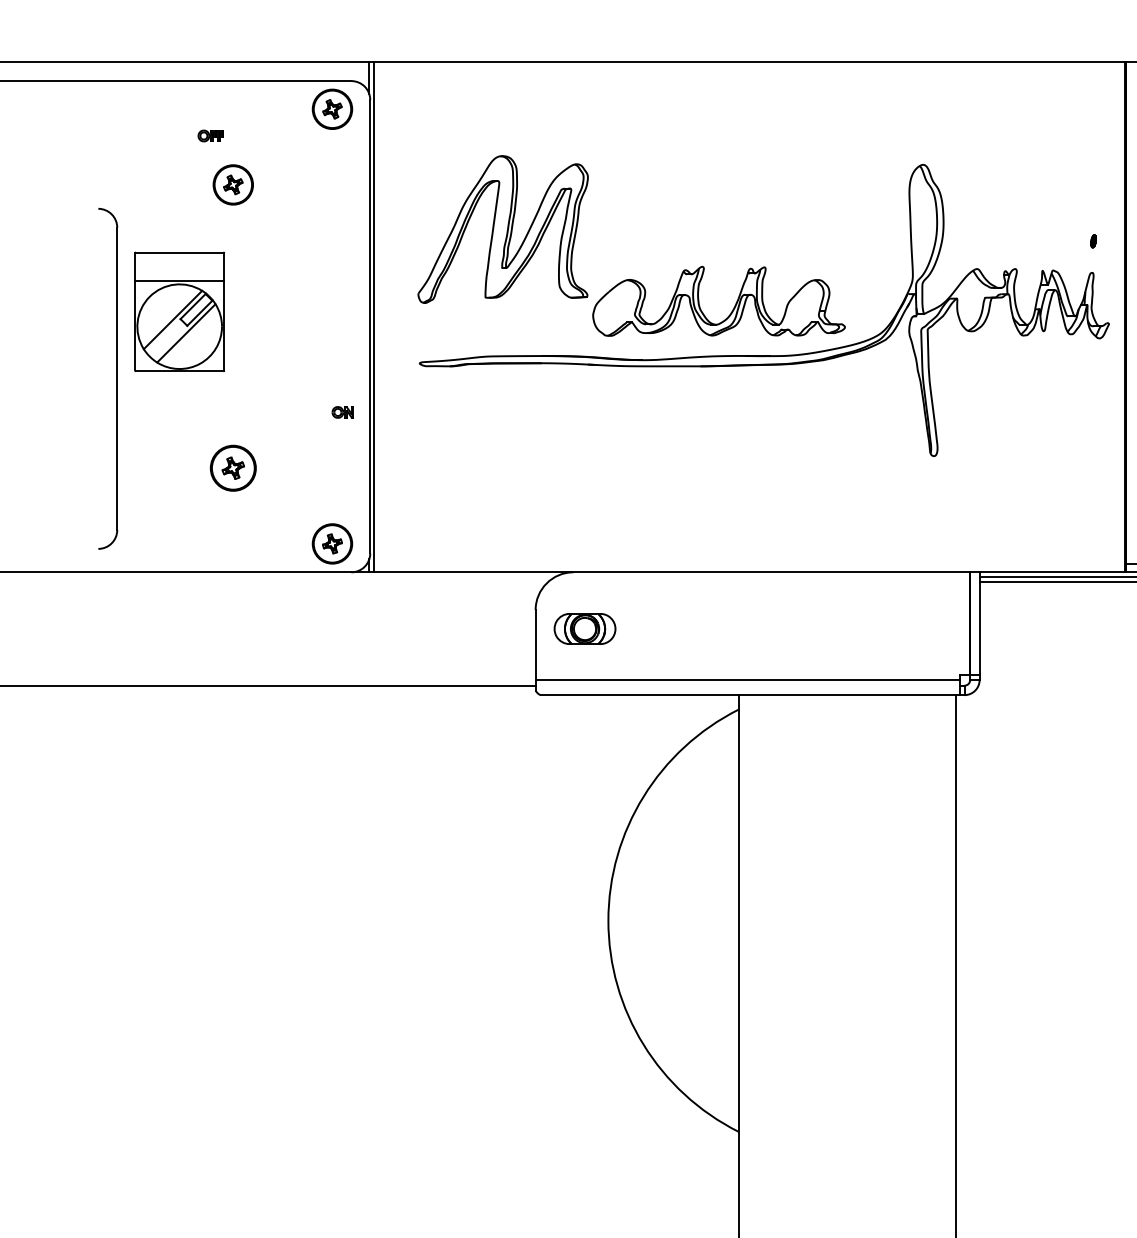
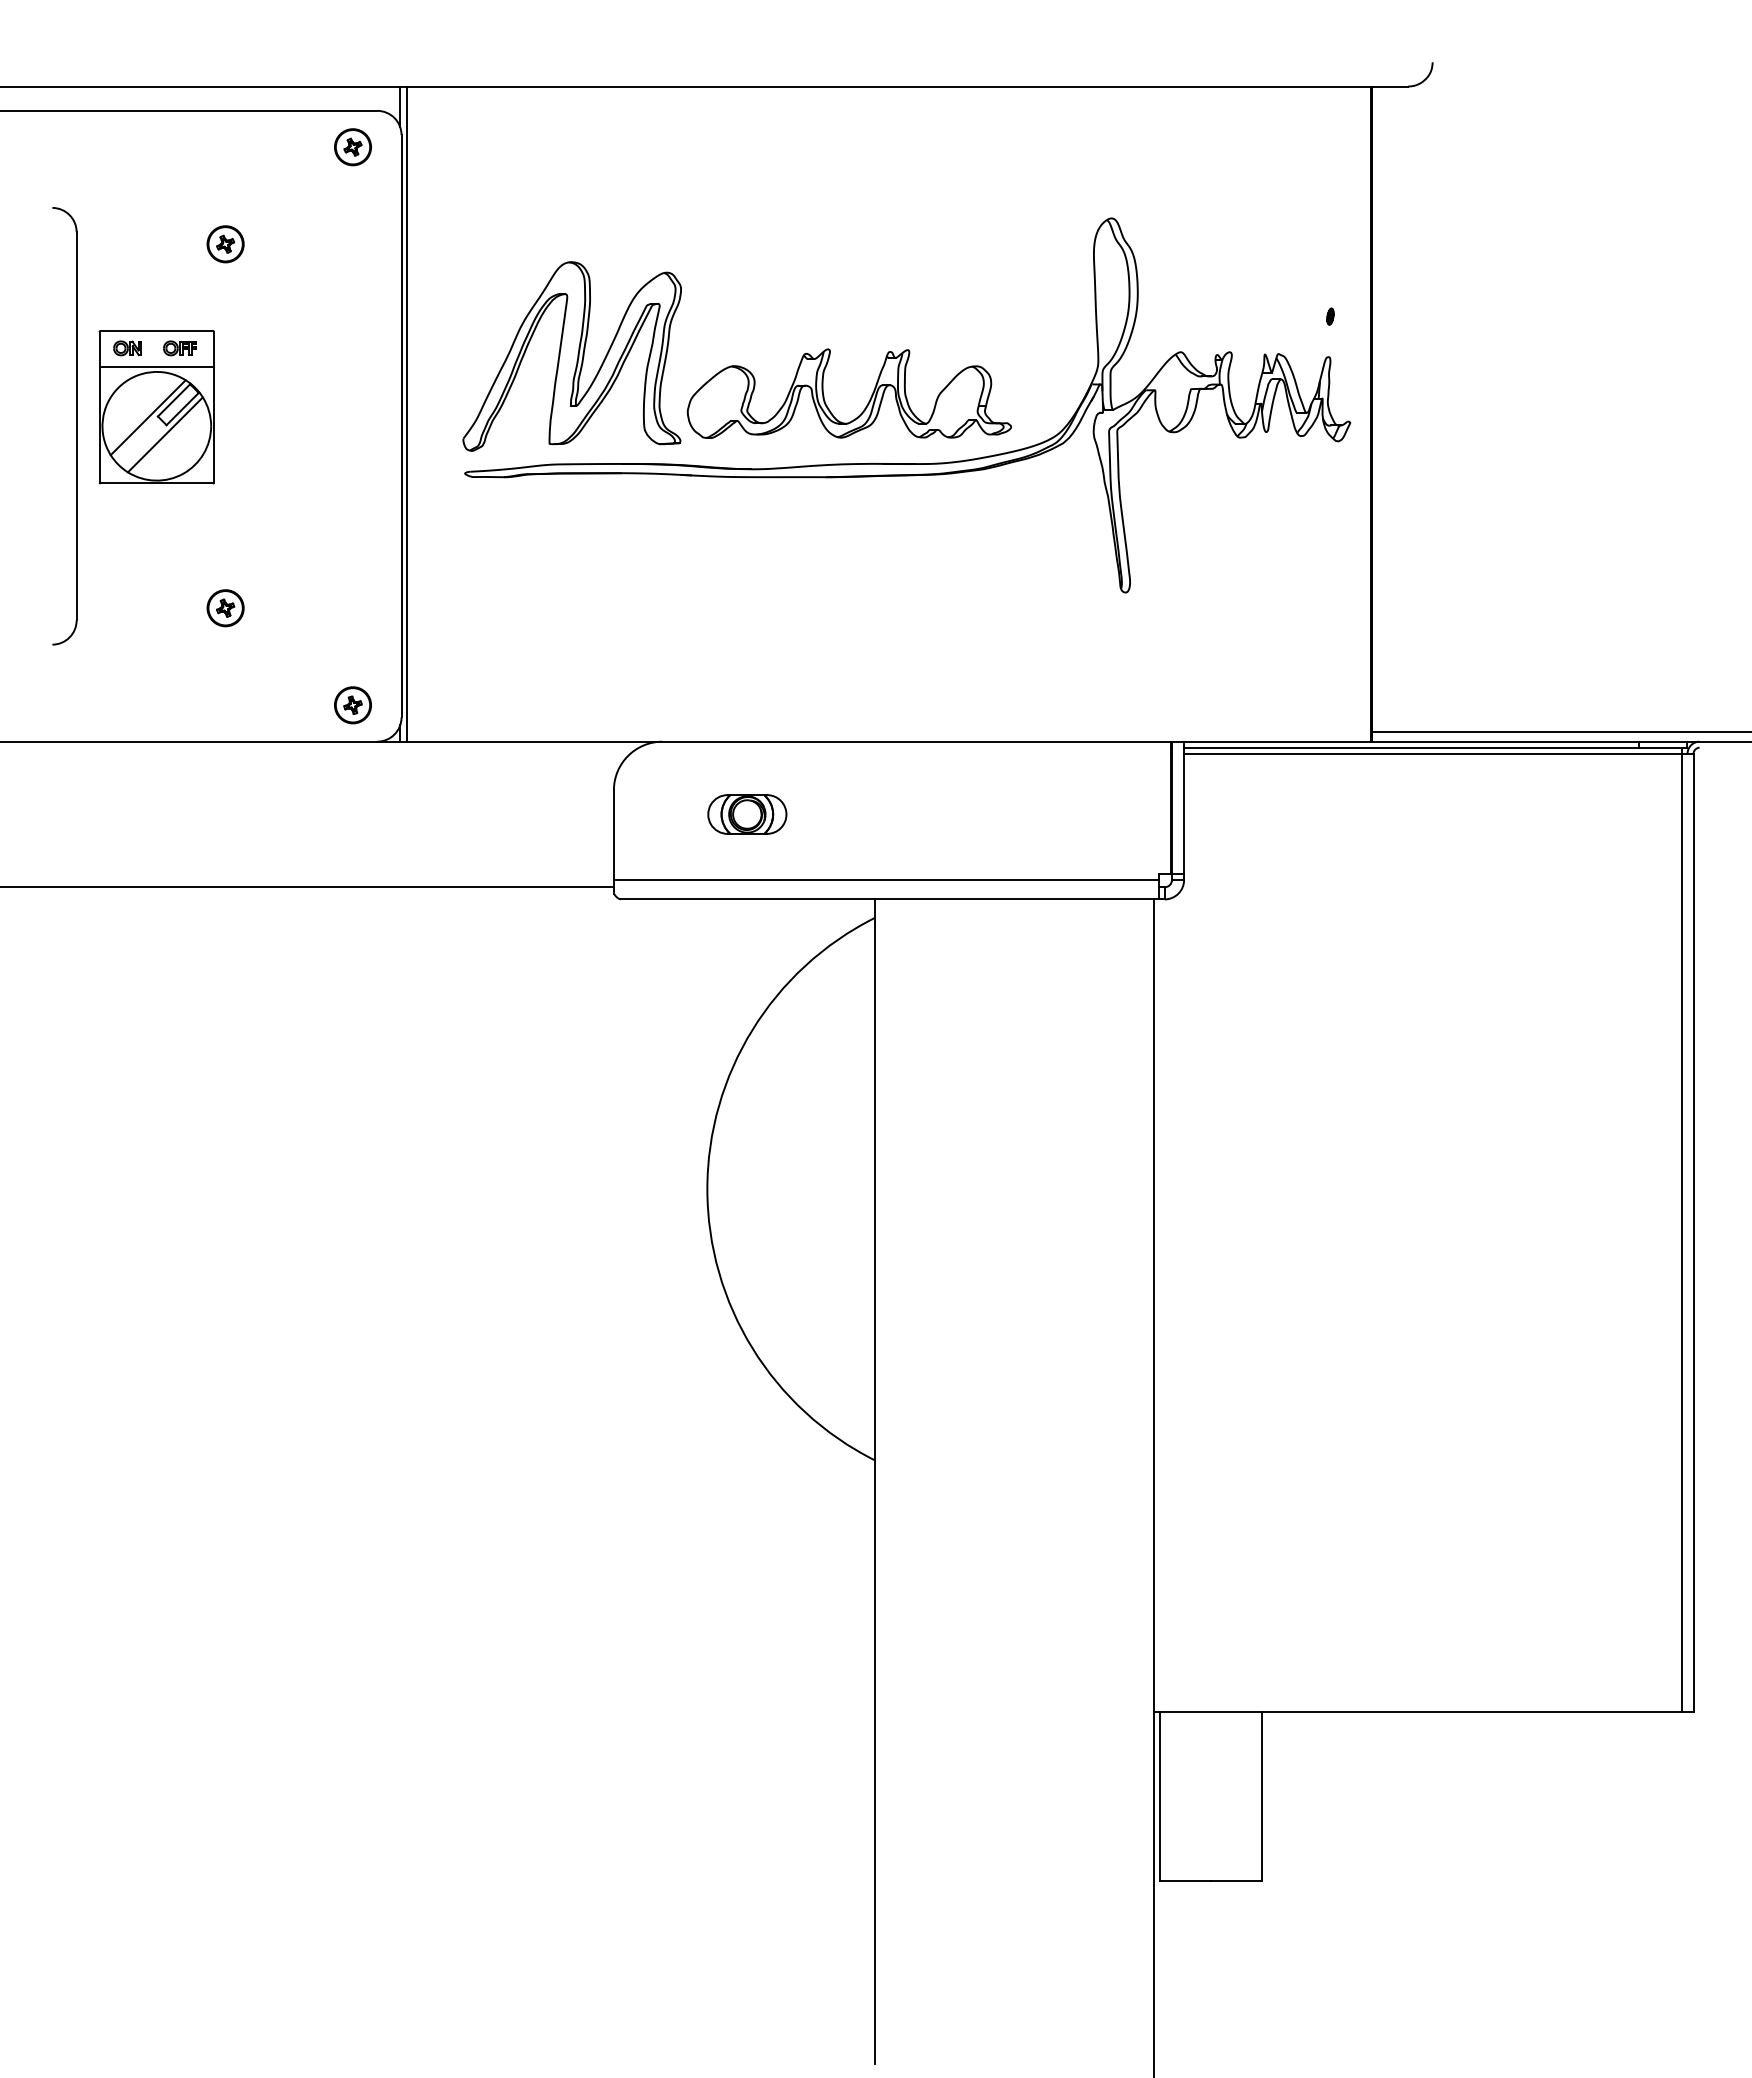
part: (332, 109) -> (352, 147), size x0.71
part: (210, 136) -> (179, 348), moved
part: (233, 185) -> (225, 244), size x0.71
part: (502, 229) -> (571, 356), moved
part: (117, 379) -> (76, 426), moved
part: (342, 412) -> (127, 348), moved
part: (233, 468) -> (225, 608), size x0.62
part: (332, 544) -> (352, 705), size x0.71
part: (585, 629) -> (747, 814), moved

